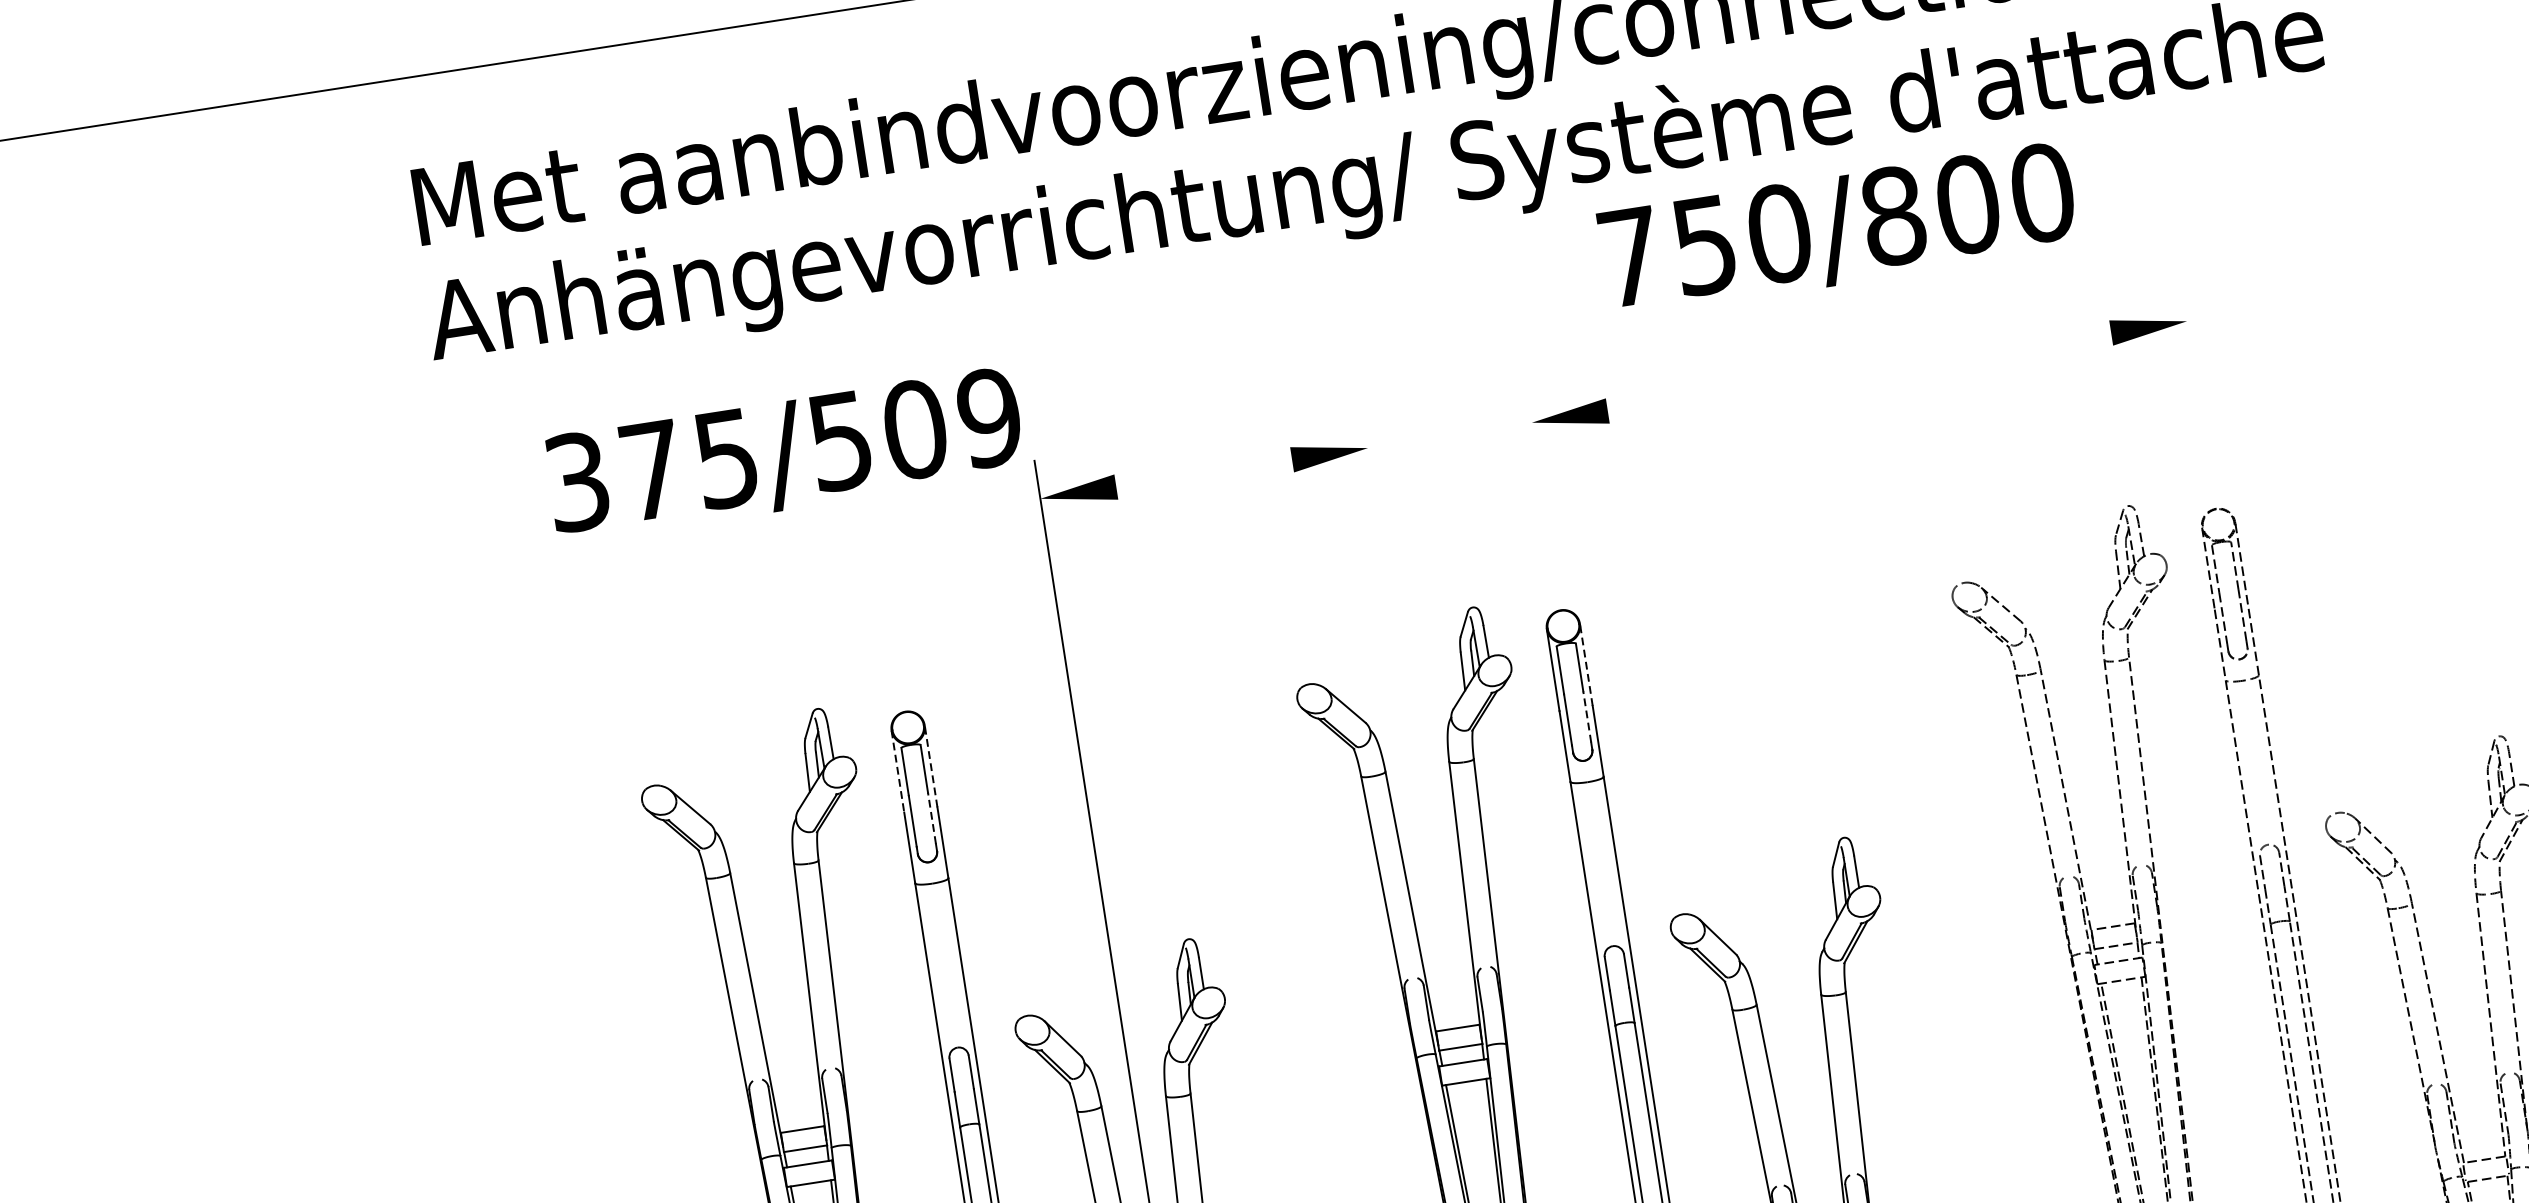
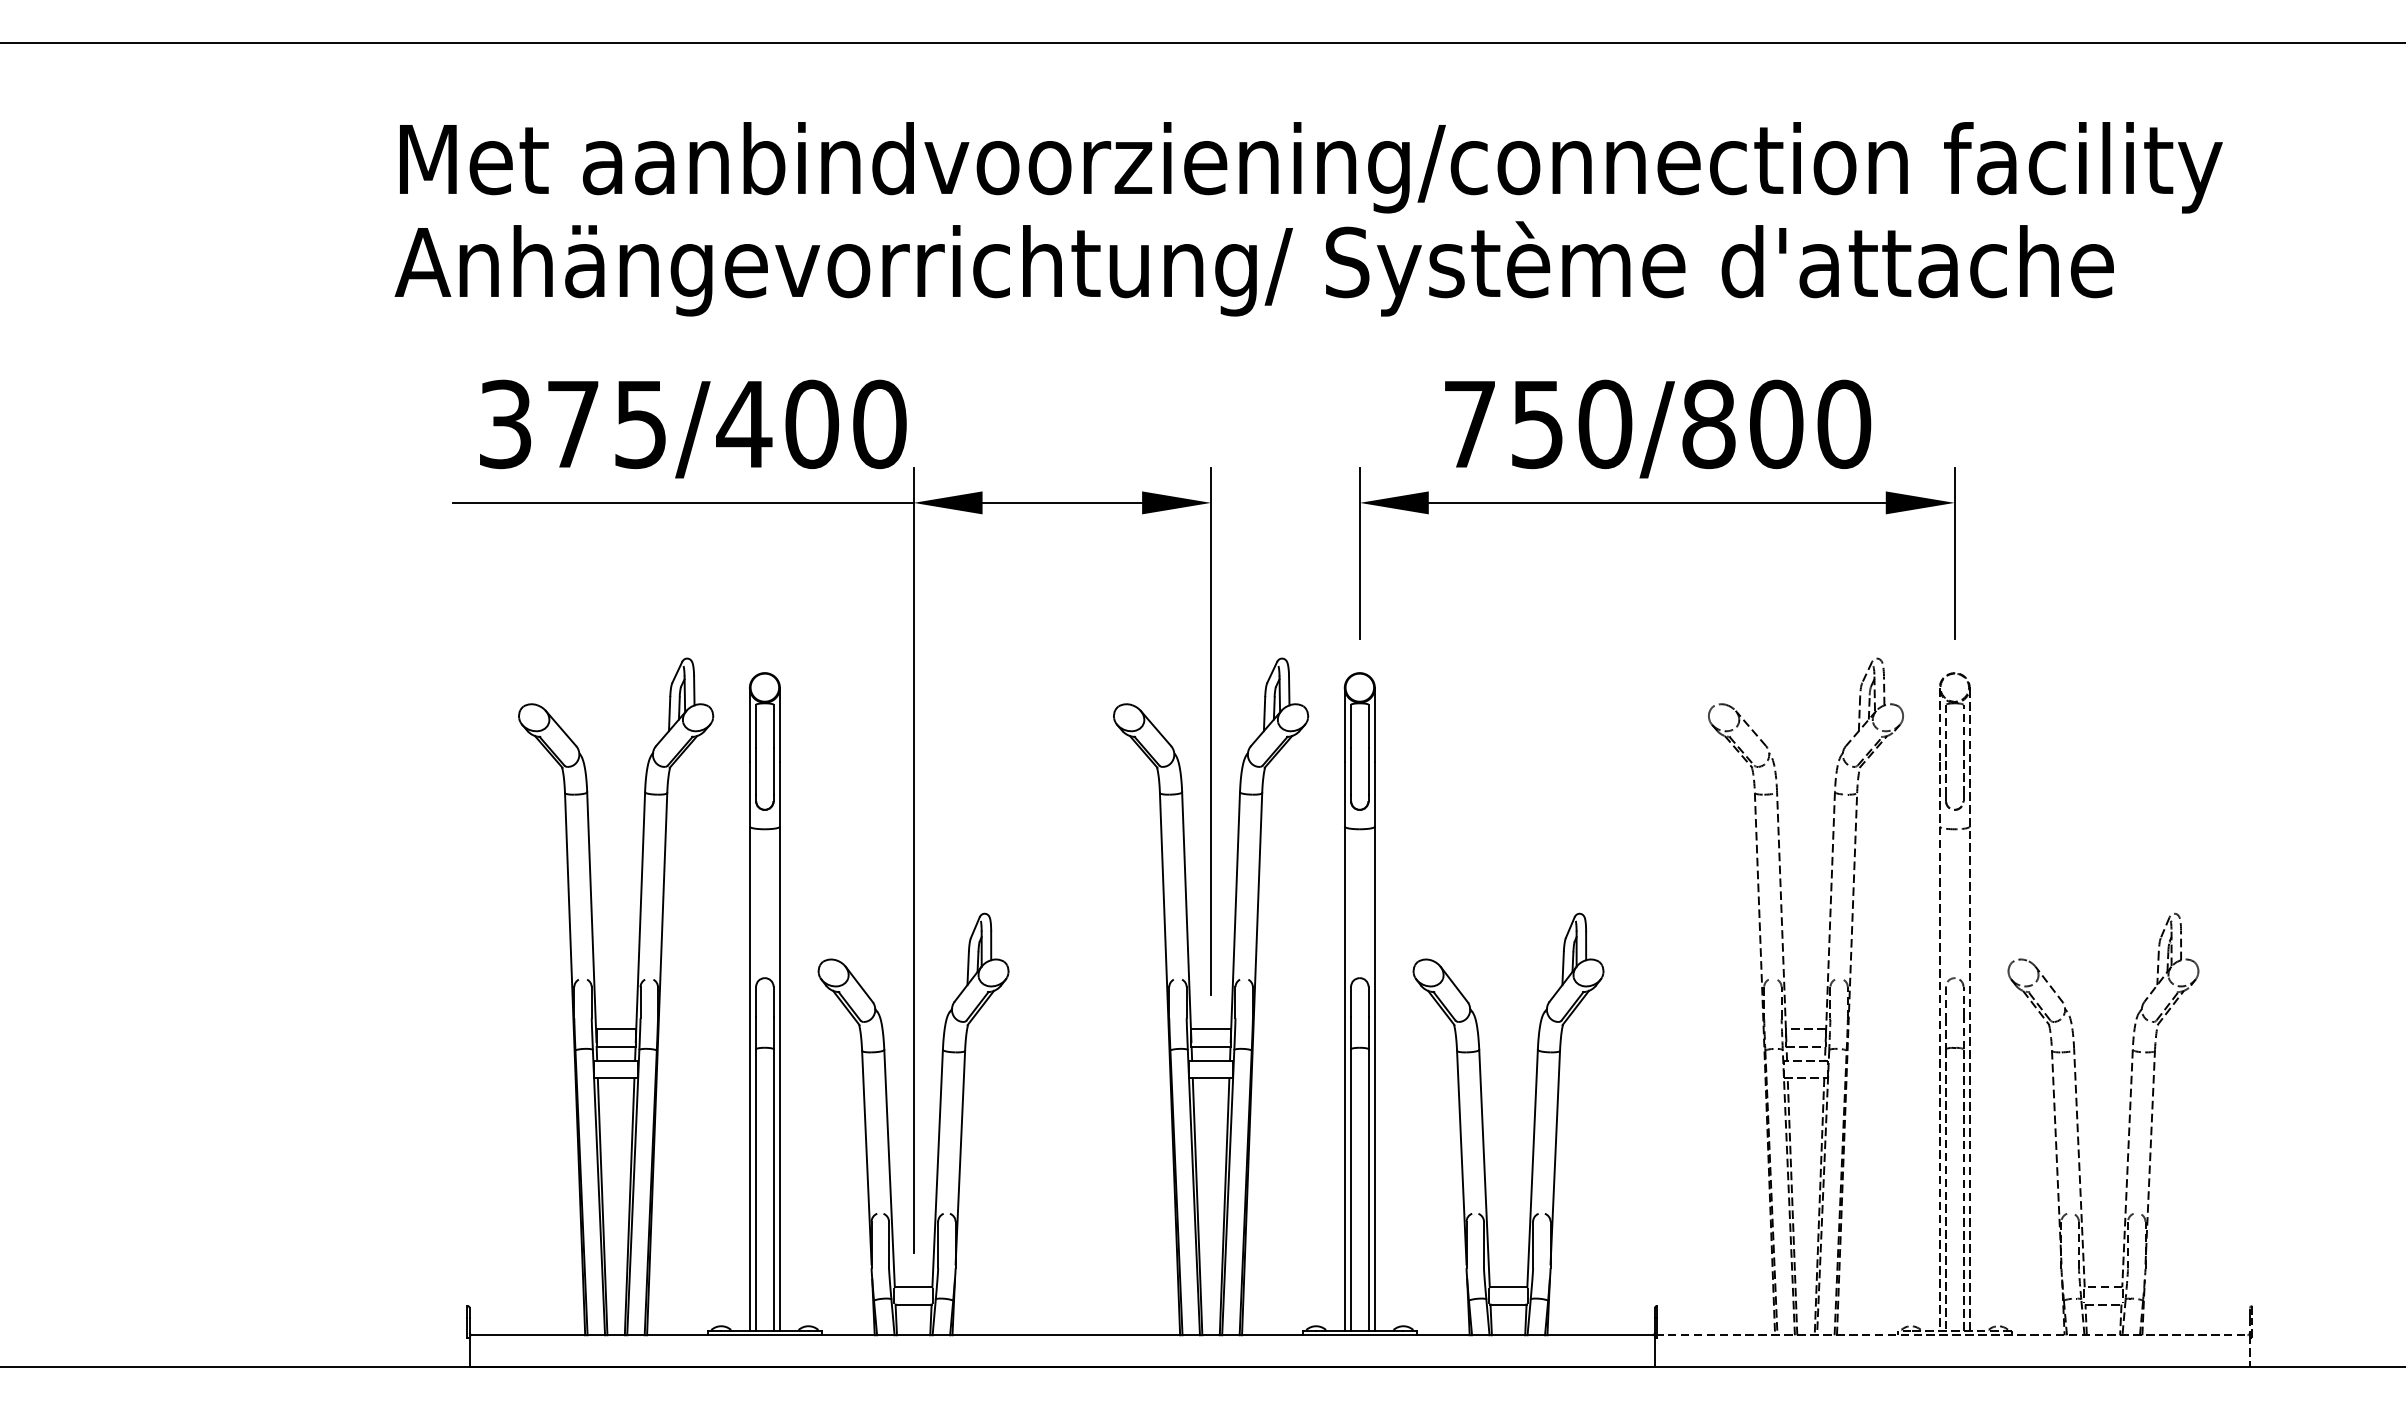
text: (1838, 229) -> (1658, 428), moved
line: (1858, 371) -> (1656, 502), added
line: (2195, 377) -> (1954, 553), added
text: (914, 429) -> (811, 424), 375/509 -> 375/400
line: (1204, 472) -> (1062, 502), added
line: (1540, 478) -> (1359, 553), added
line: (785, 537) -> (682, 502), added
line: (1585, 664) -> (1374, 724), dashed -> solid
line: (1407, 699) -> (1211, 731), added
line: (1587, 715) -> (1368, 770), dashed -> solid
line: (930, 765) -> (779, 724), dashed -> solid
line: (897, 771) -> (749, 725), dashed -> solid
line: (931, 817) -> (773, 770), dashed -> solid

